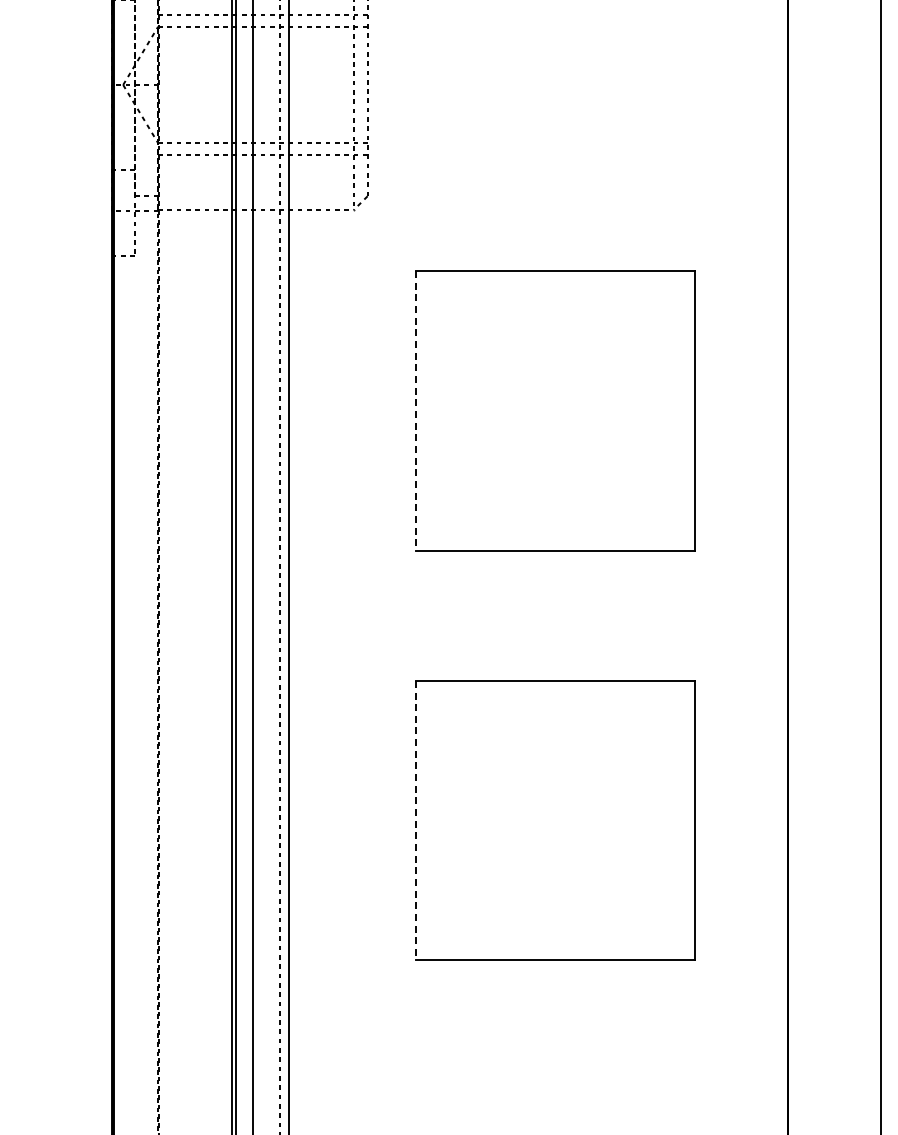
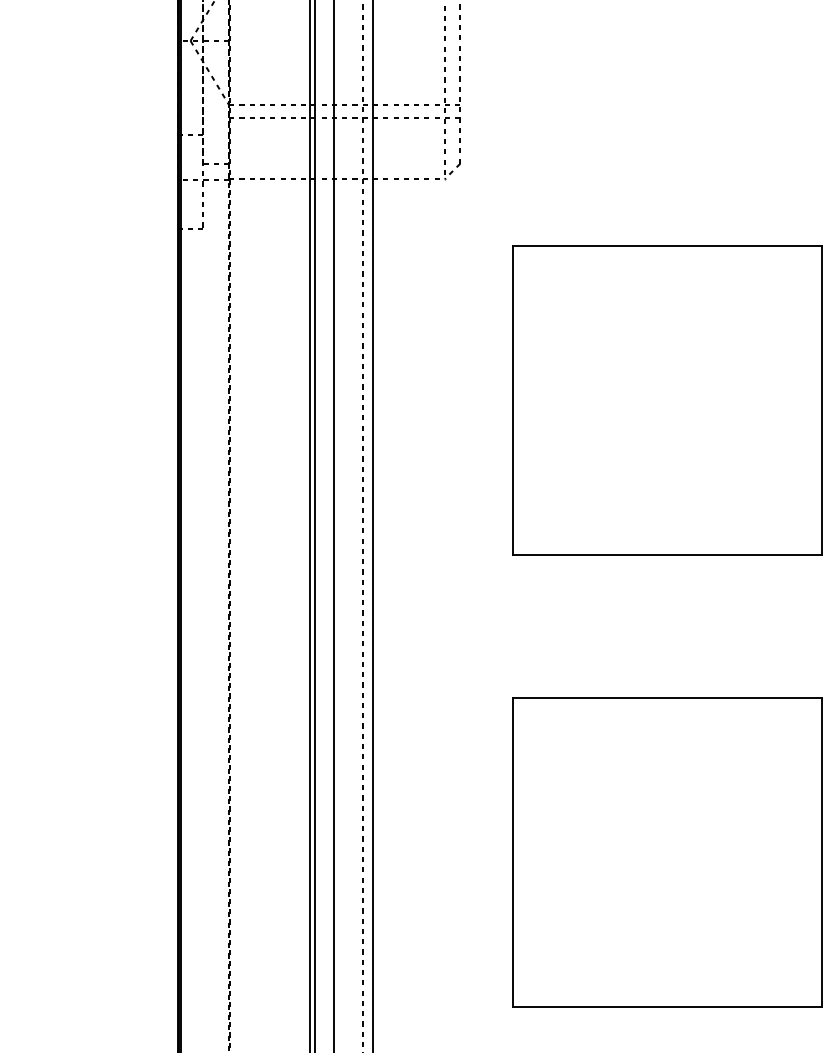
line: (415, 410) -> (513, 400), dashed -> solid
line: (415, 820) -> (513, 852), dashed -> solid

